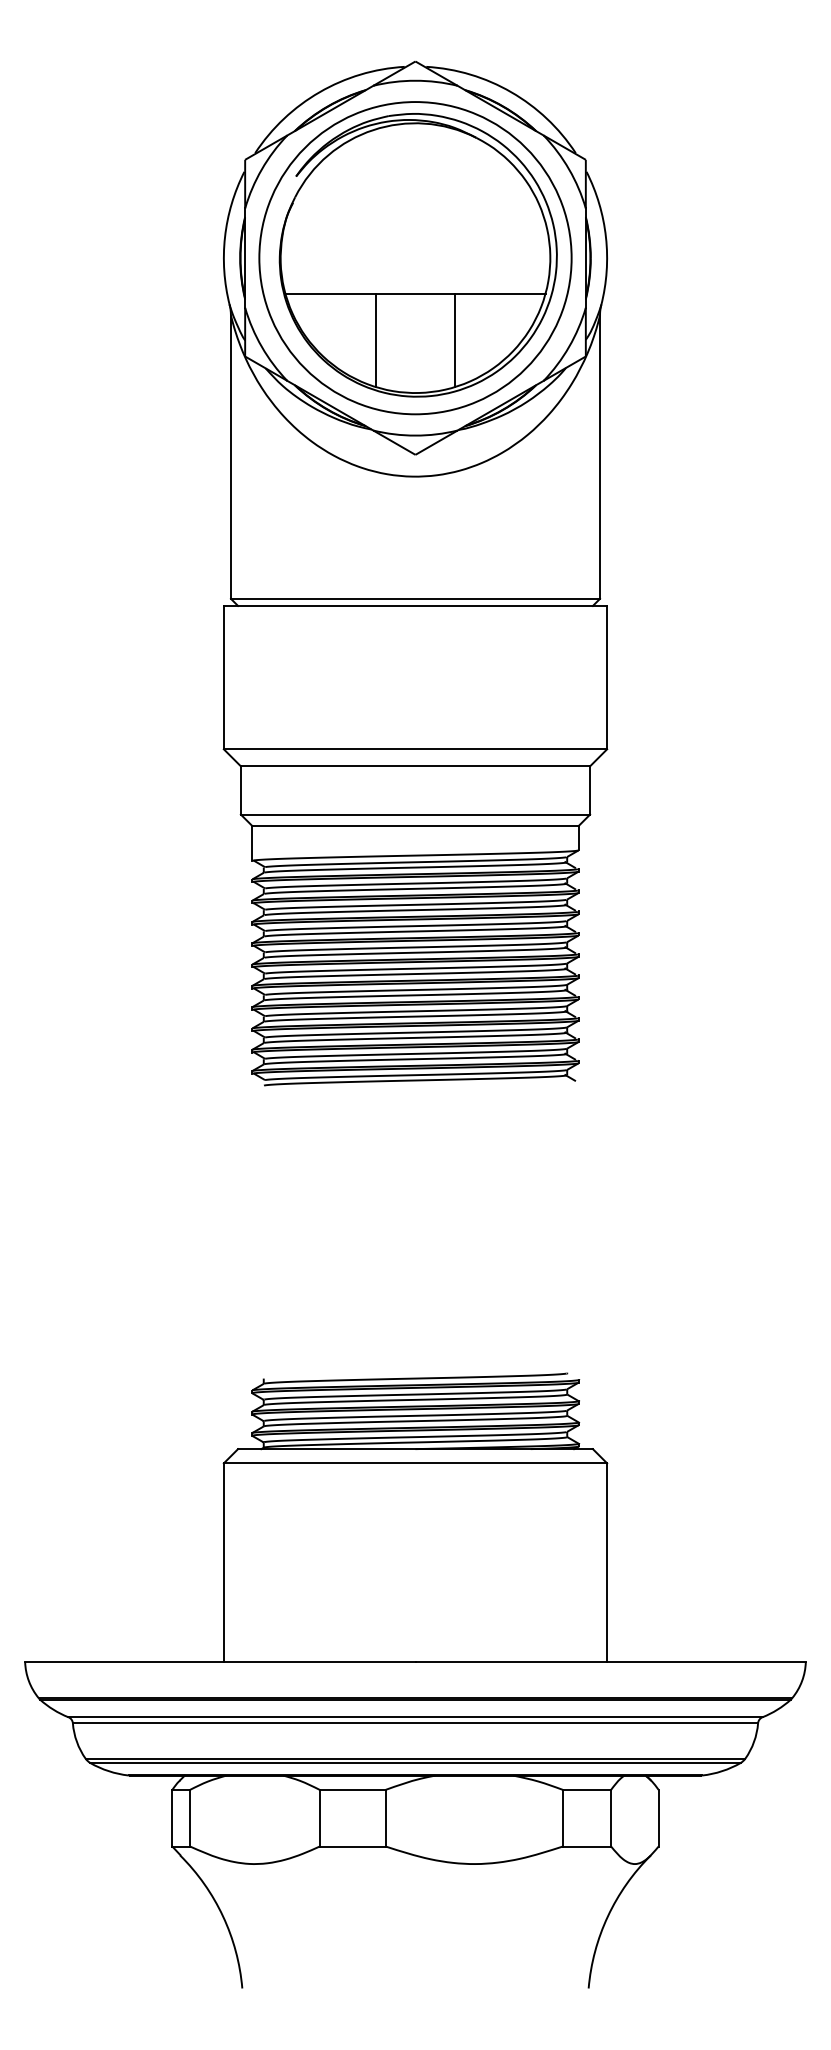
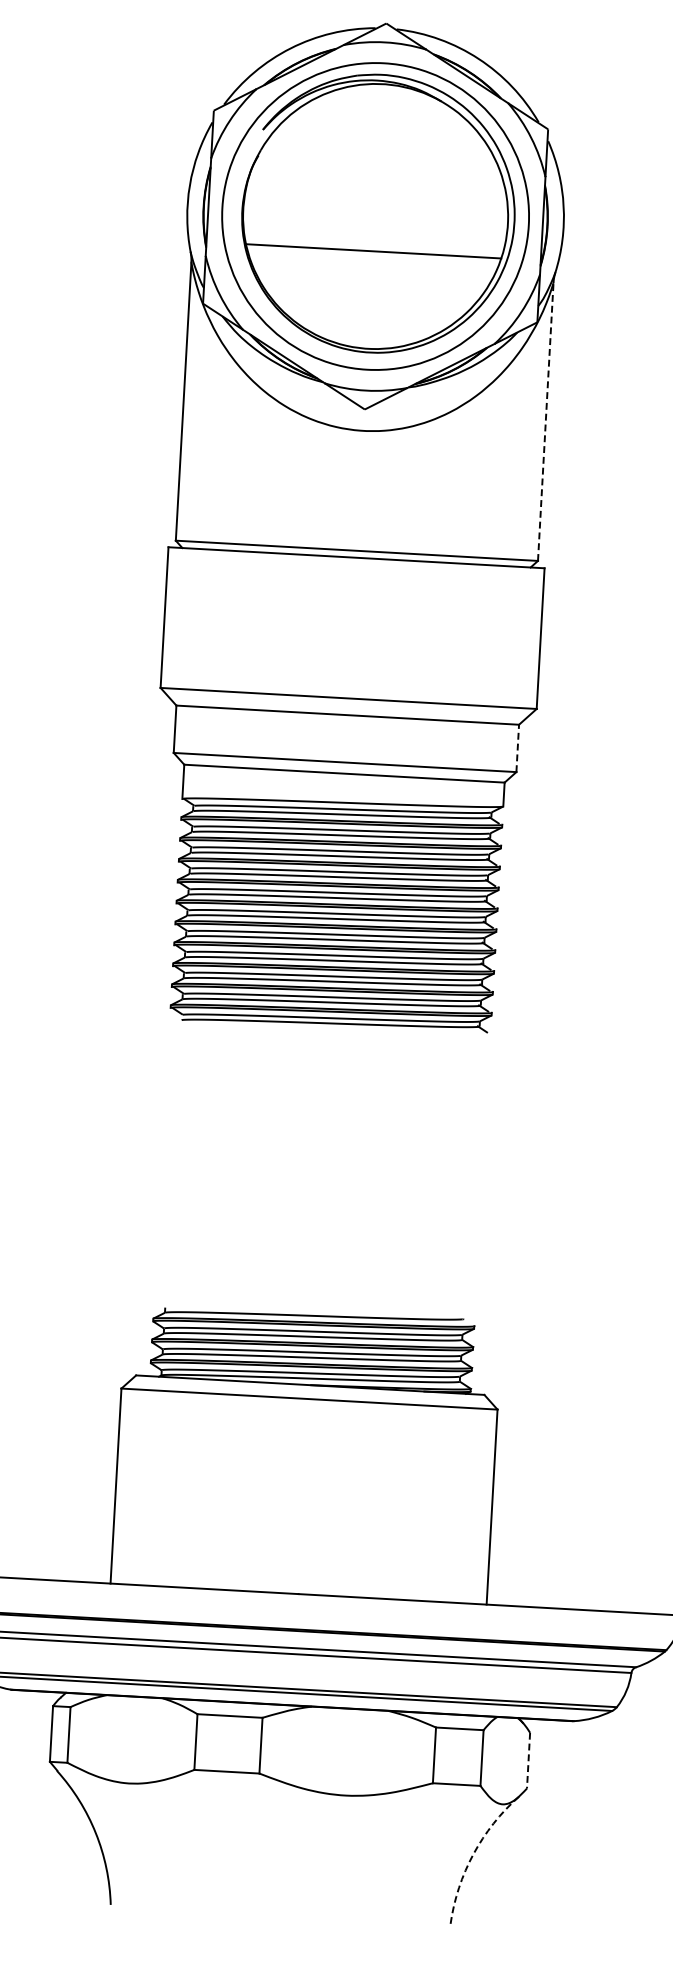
line: (376, 340) -> (332, 295), removed
line: (454, 340) -> (409, 299), removed
line: (600, 457) -> (546, 422), solid -> dashed
line: (590, 789) -> (518, 747), solid -> dashed
line: (658, 1818) -> (528, 1760), solid -> dashed
arc: (607, 1916) -> (473, 1854), solid -> dashed

